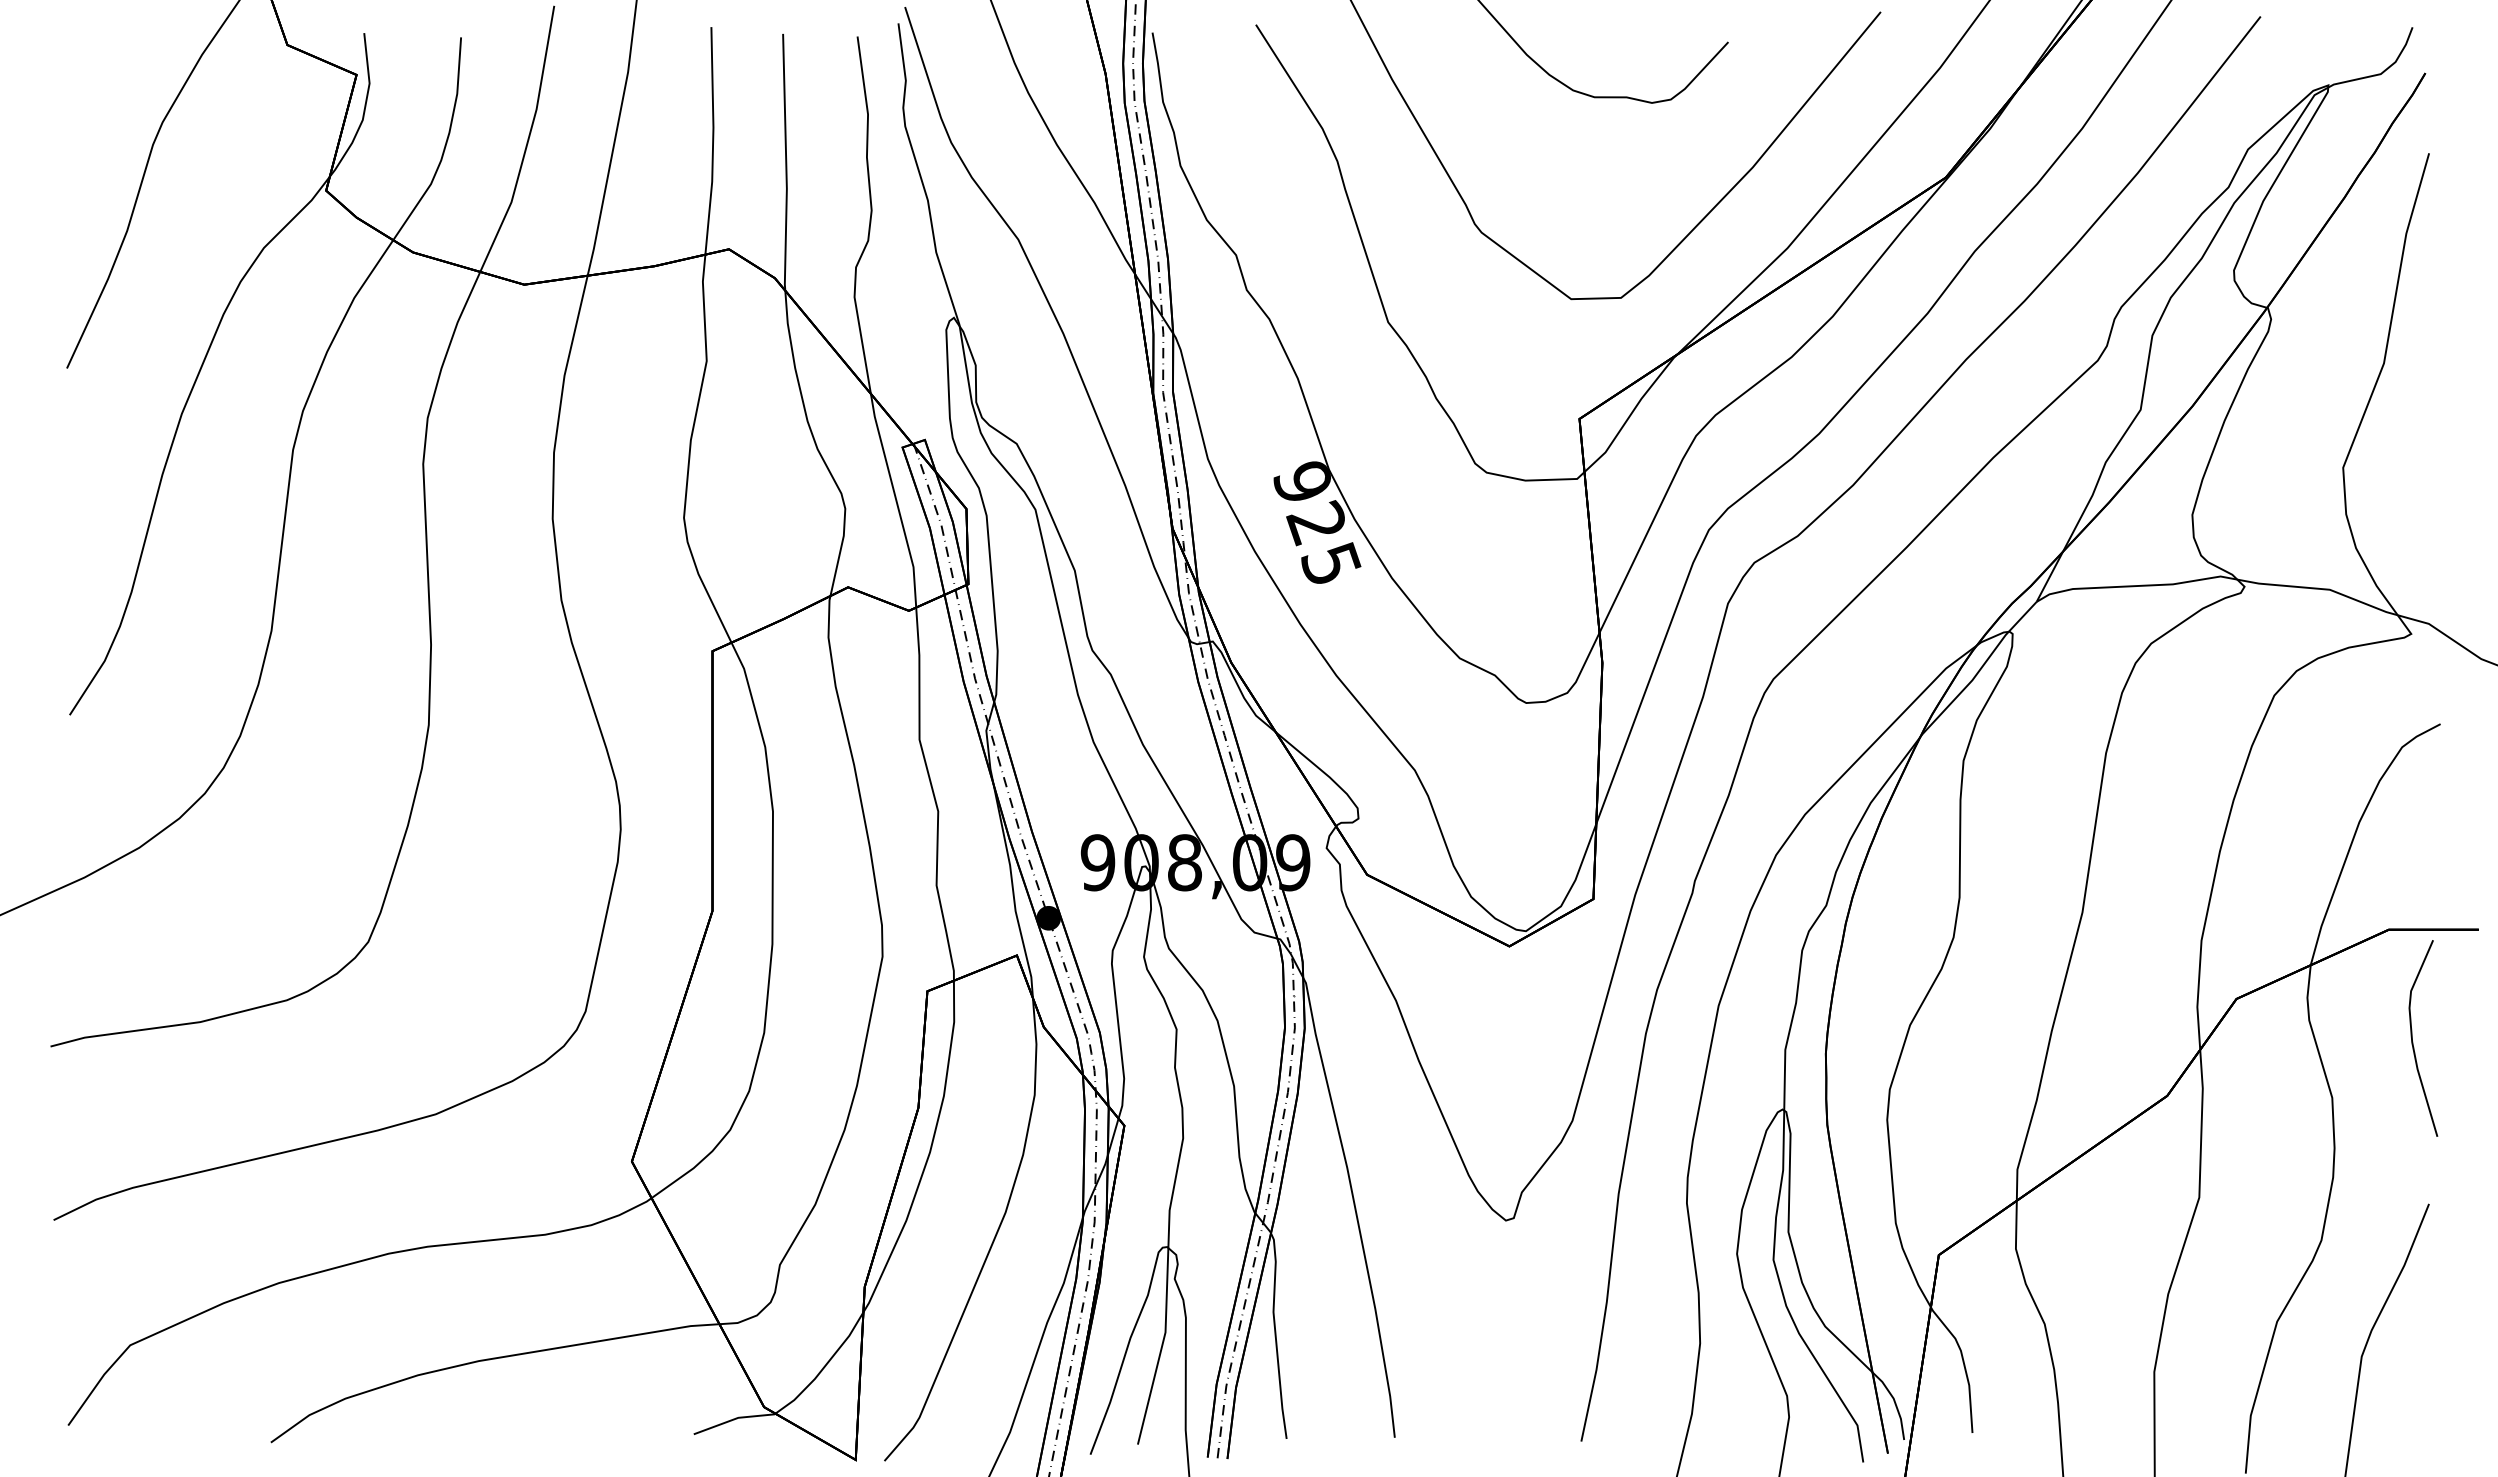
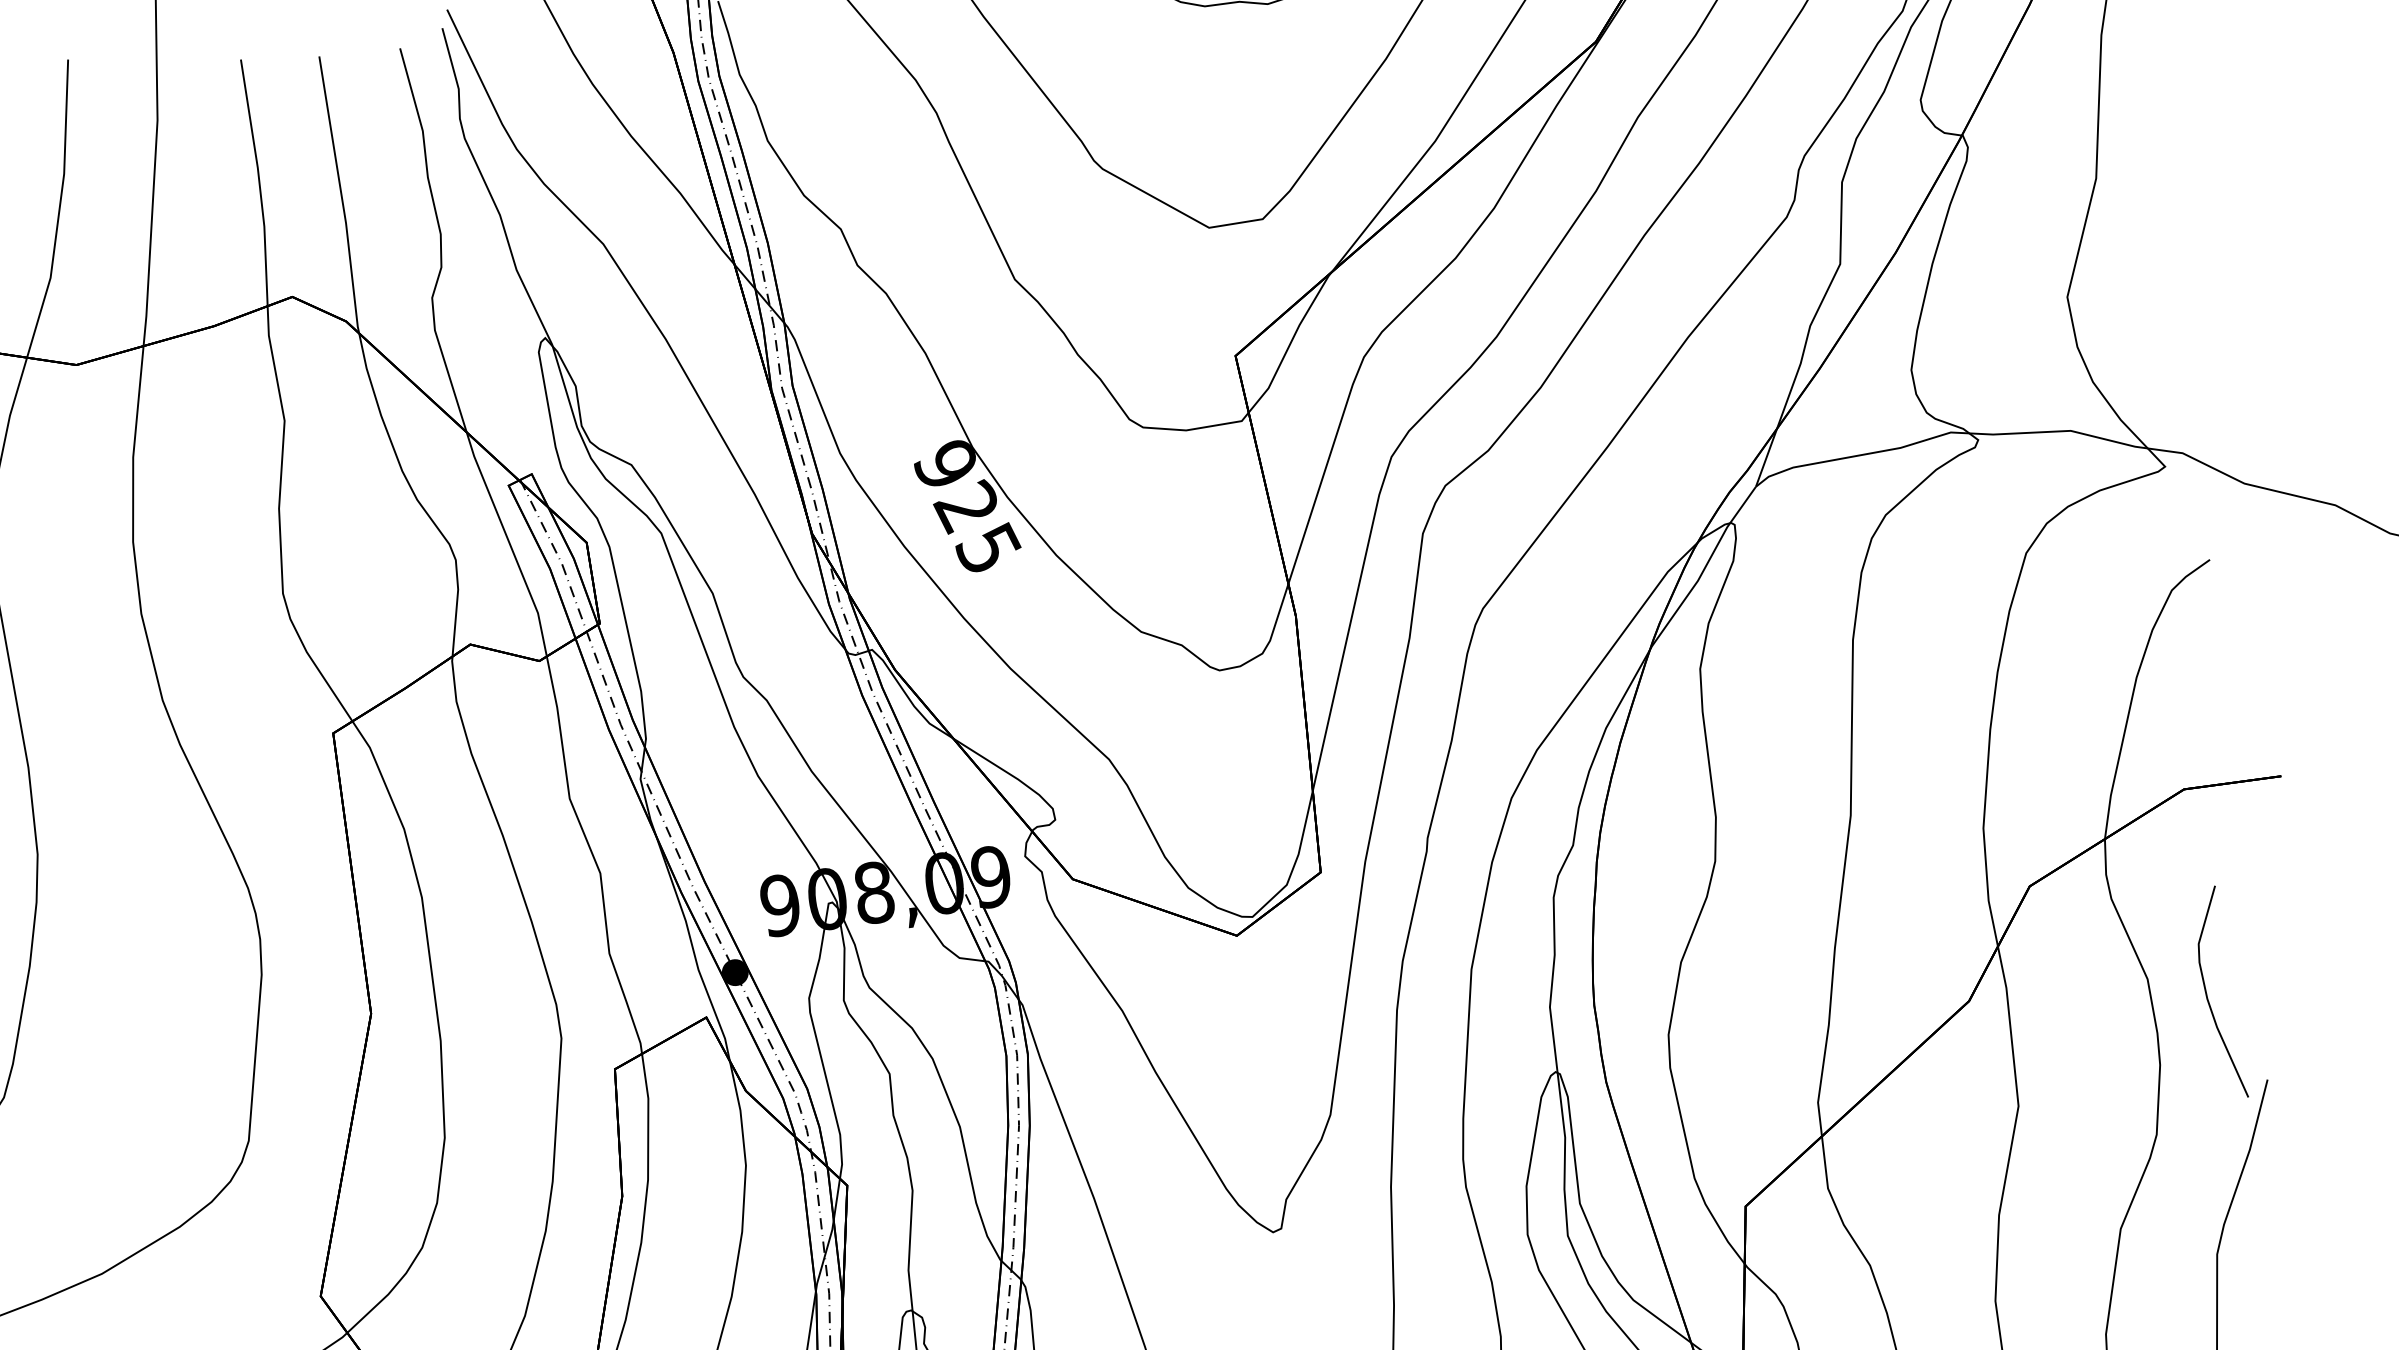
curve: (2413, 1042) -> (2208, 999), moved

